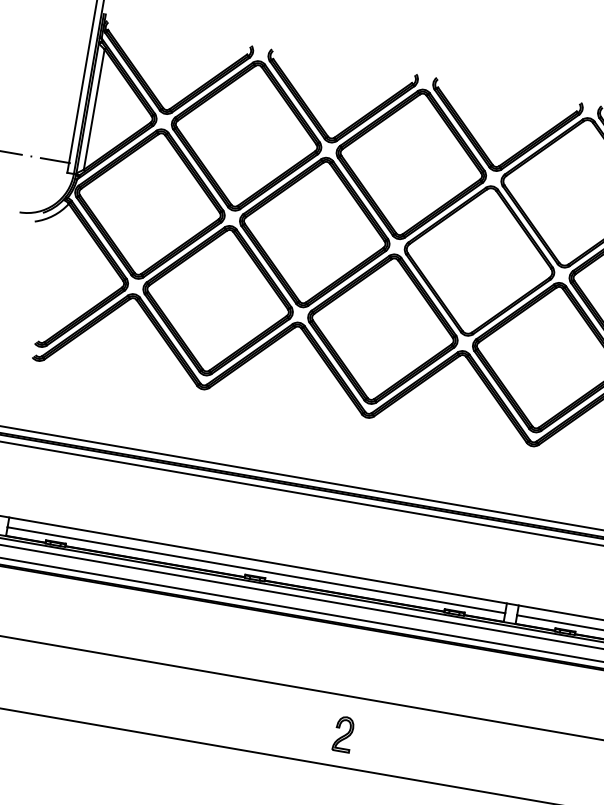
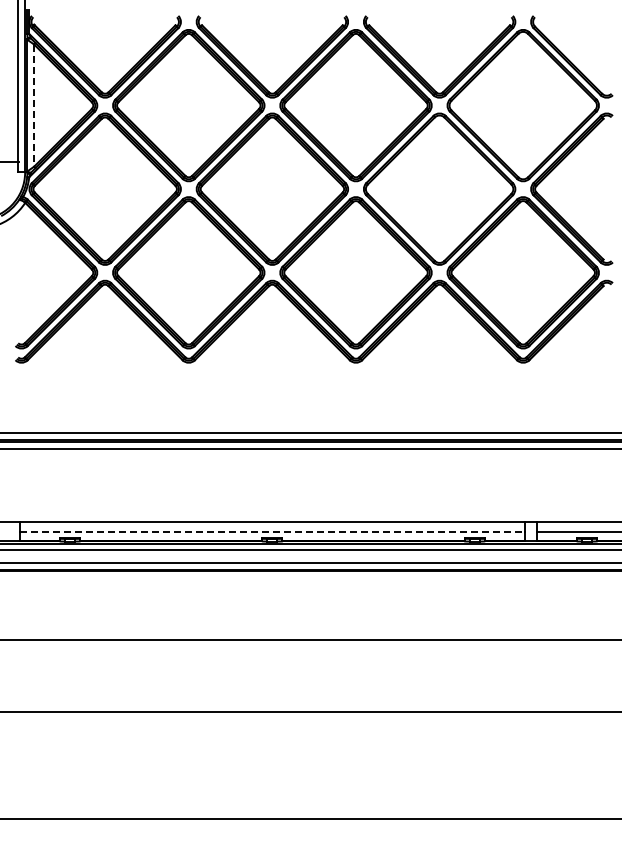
line: (94, 110) -> (34, 106), solid -> dashed
line: (256, 569) -> (272, 531), solid -> dashed
part: (342, 733) -> (385, 678), removed

